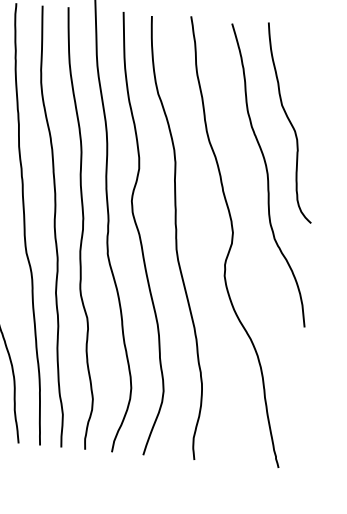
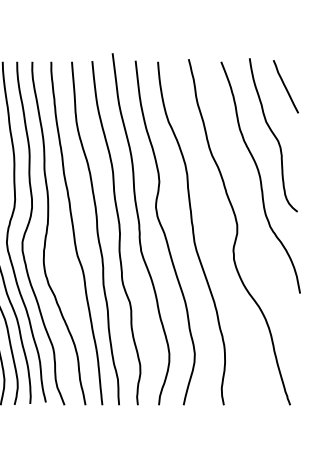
curve: (310, 62) -> (285, 86), added

